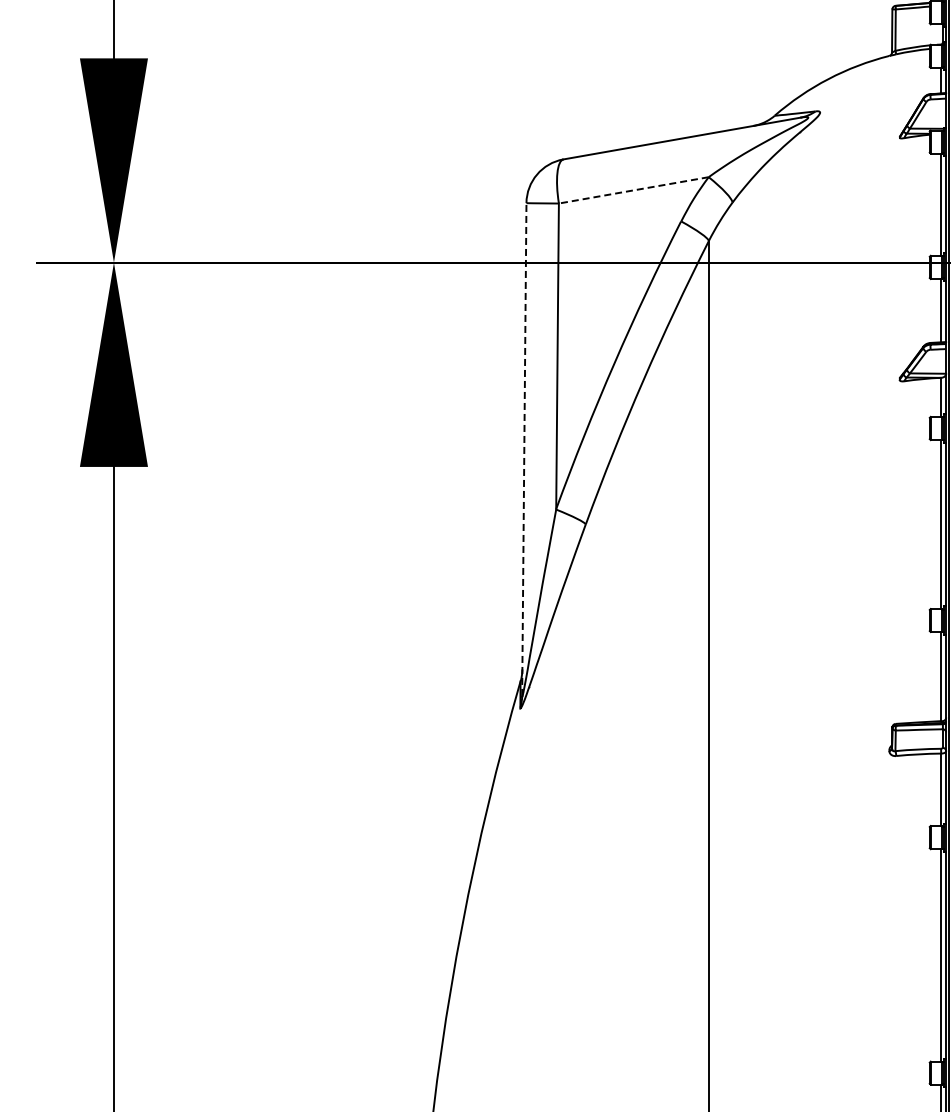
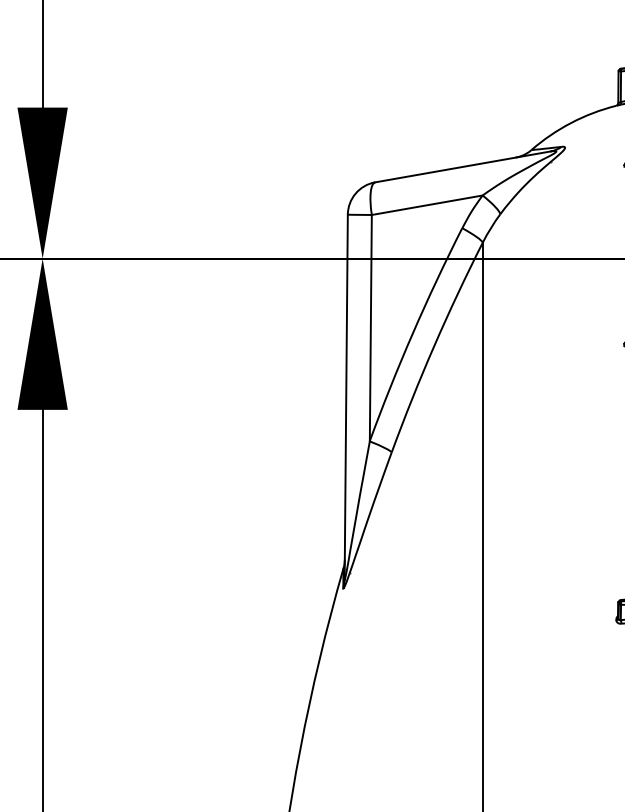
line: (633, 190) -> (427, 205), dashed -> solid
line: (524, 449) -> (346, 396), dashed -> solid

